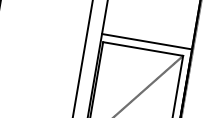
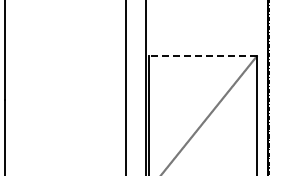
line: (146, 41) -> (206, 45), removed
line: (142, 48) -> (202, 55), solid -> dashed

